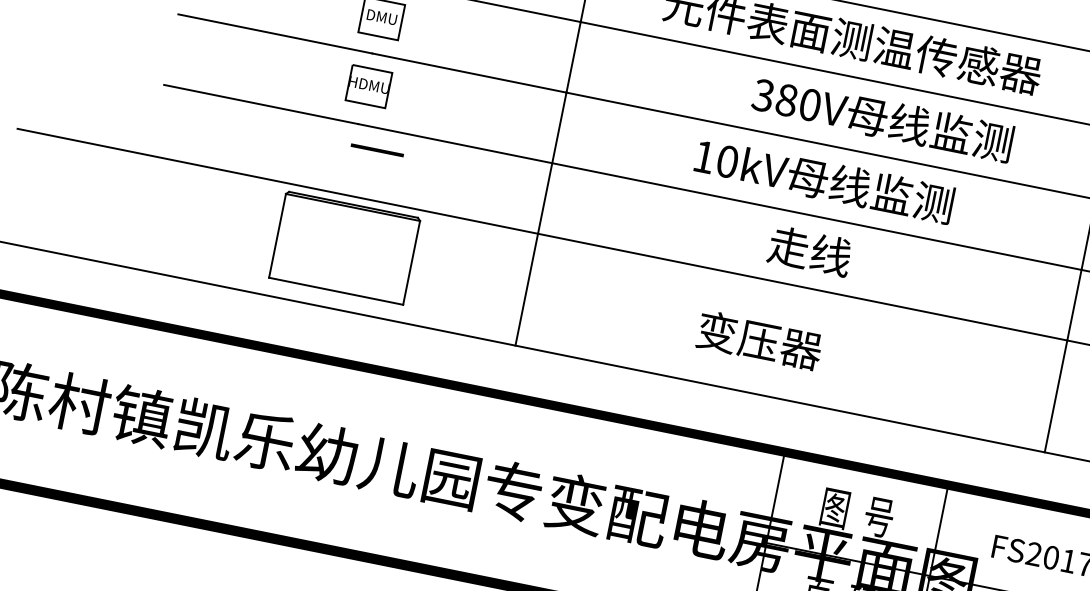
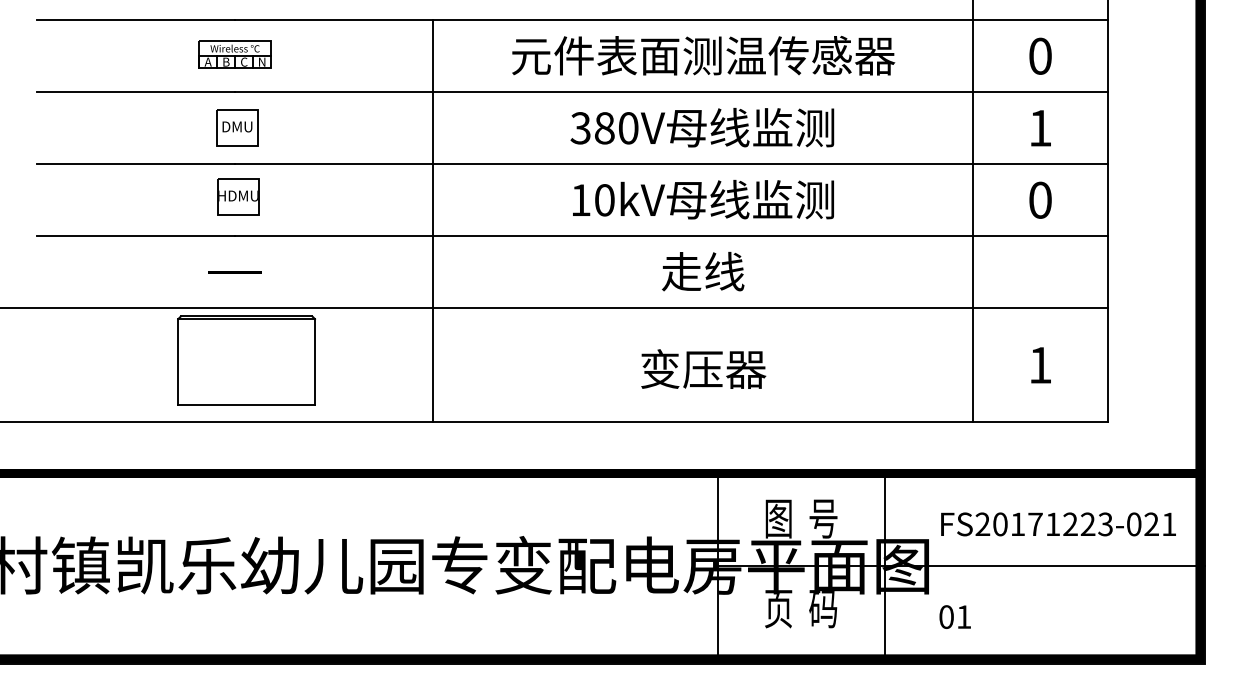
text: (882, 118) -> (702, 127), moved
line: (376, 150) -> (234, 272), moved
text: (759, 339) -> (703, 368), moved

